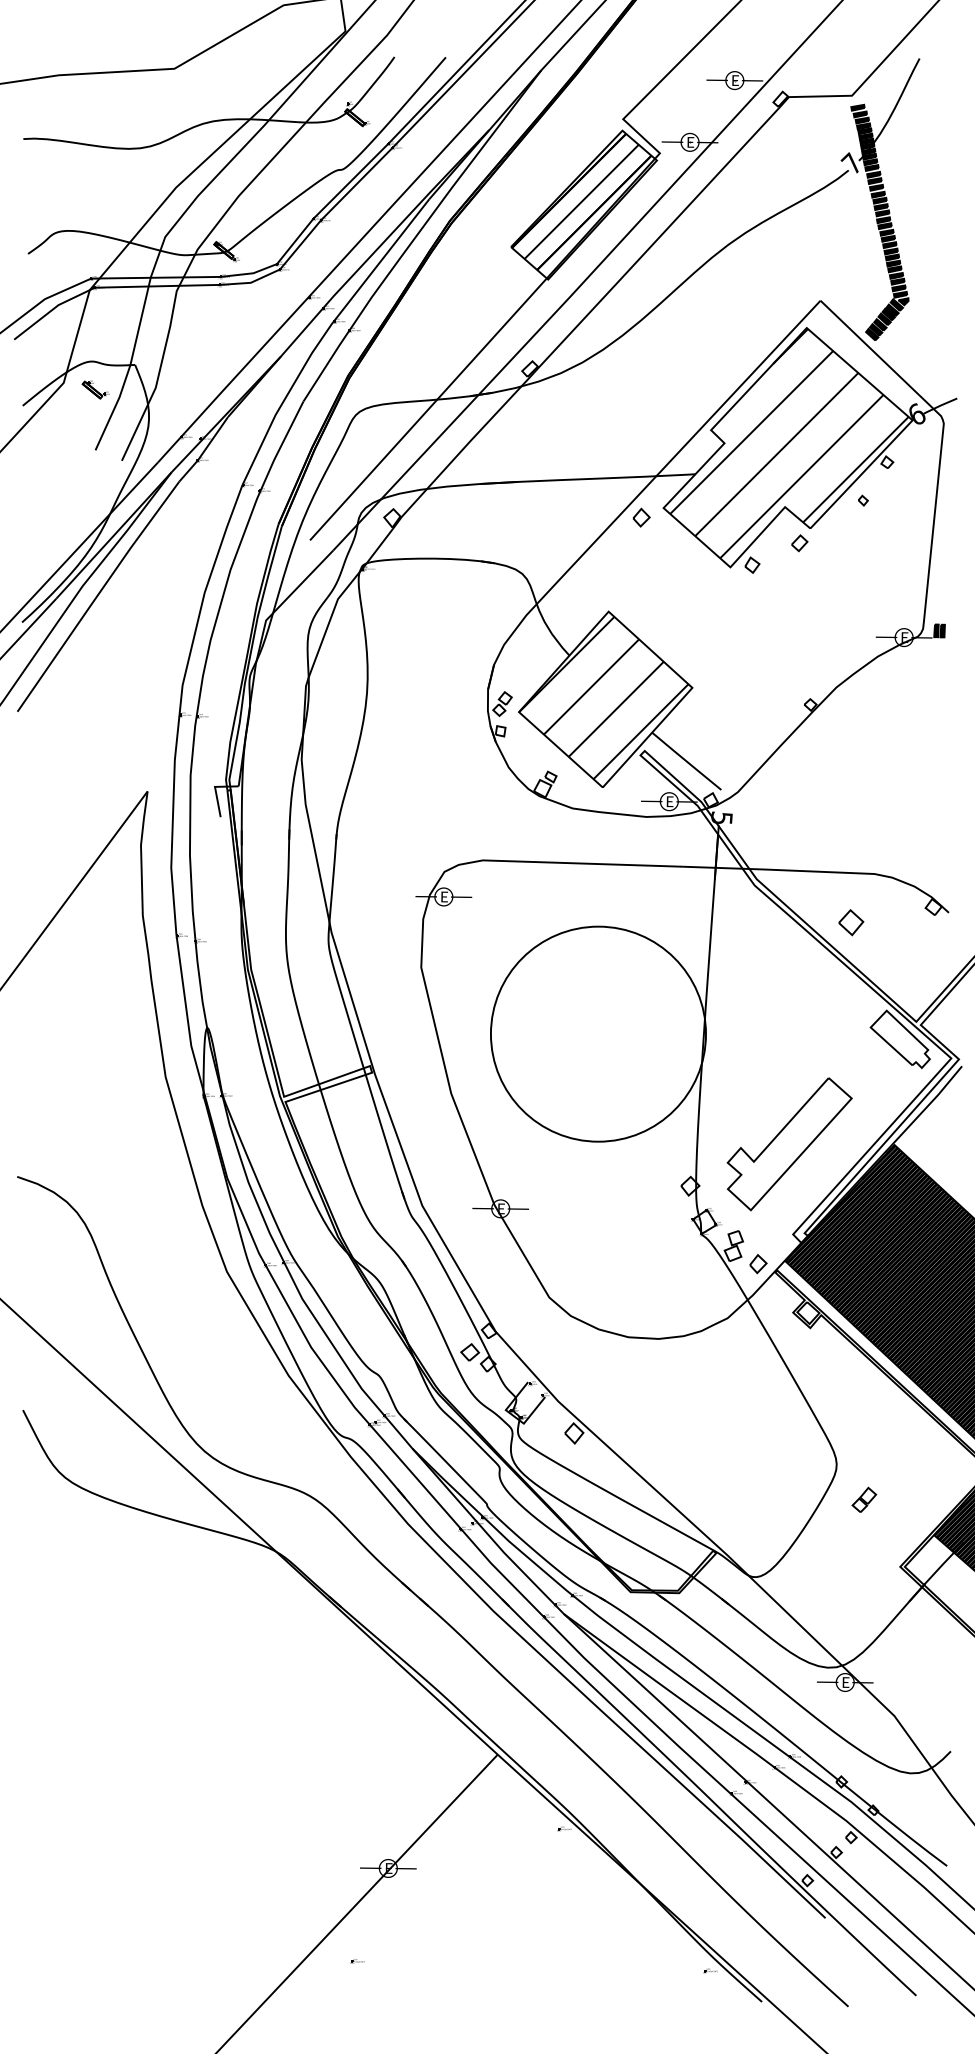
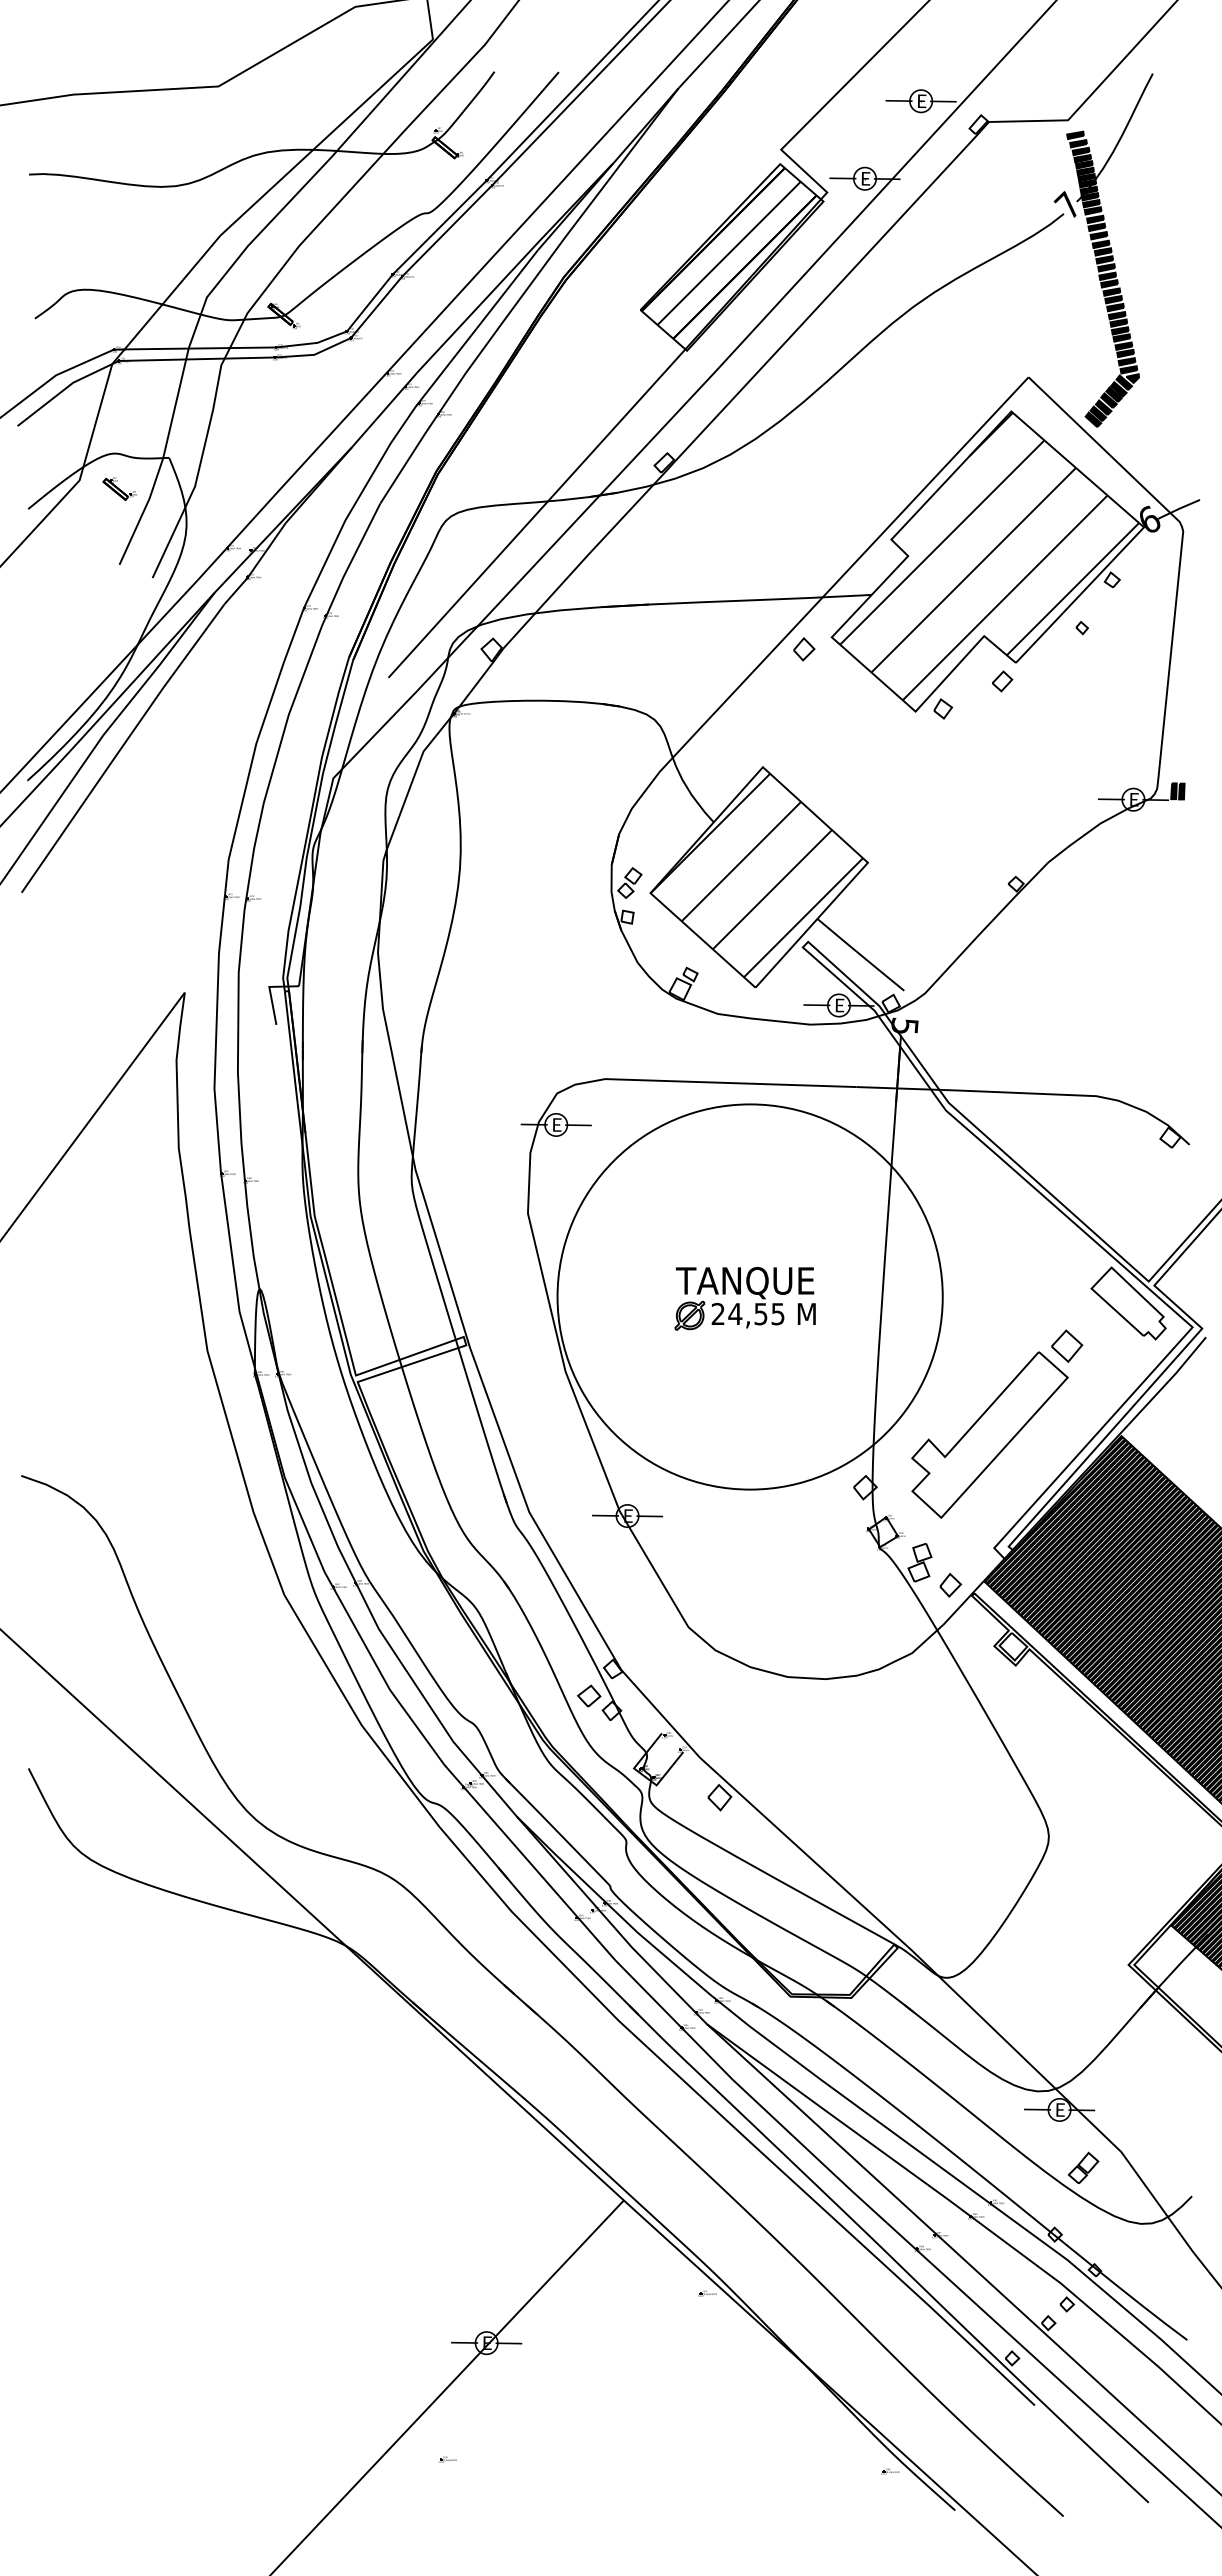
part: (851, 922) -> (1067, 1345), moved
circle: (597, 1033) -> (749, 1296), size x1.43
part: (593, 1035) -> (744, 1298), added
part: (864, 1499) -> (1083, 2167), moved

